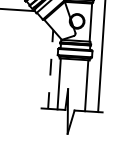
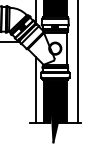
line: (50, 68) -> (35, 89), dashed -> solid
fill: (71, 96) -> (54, 111), added

